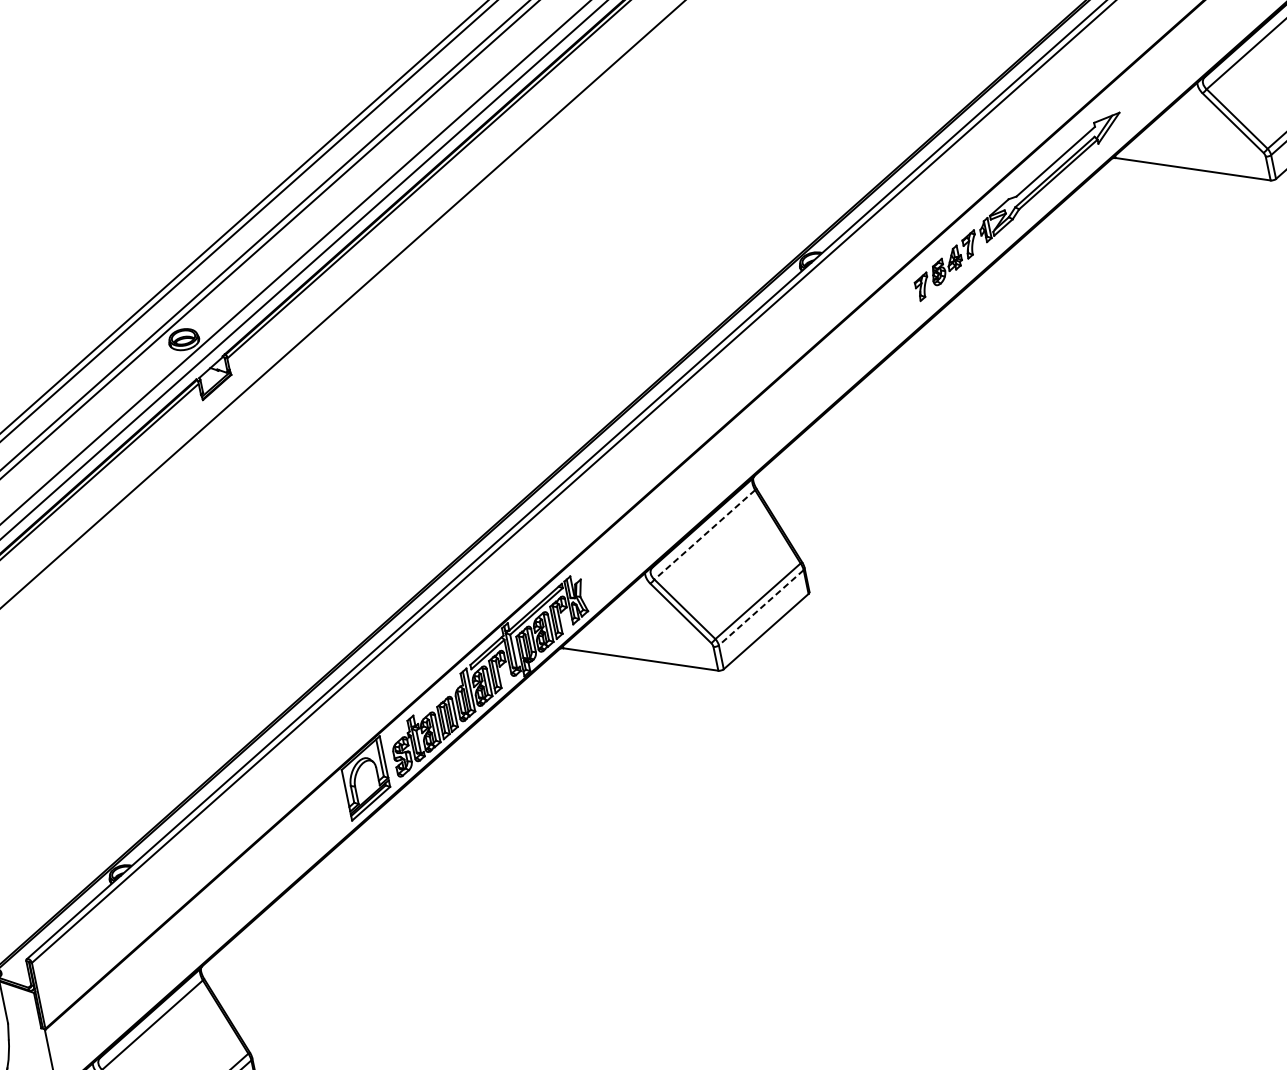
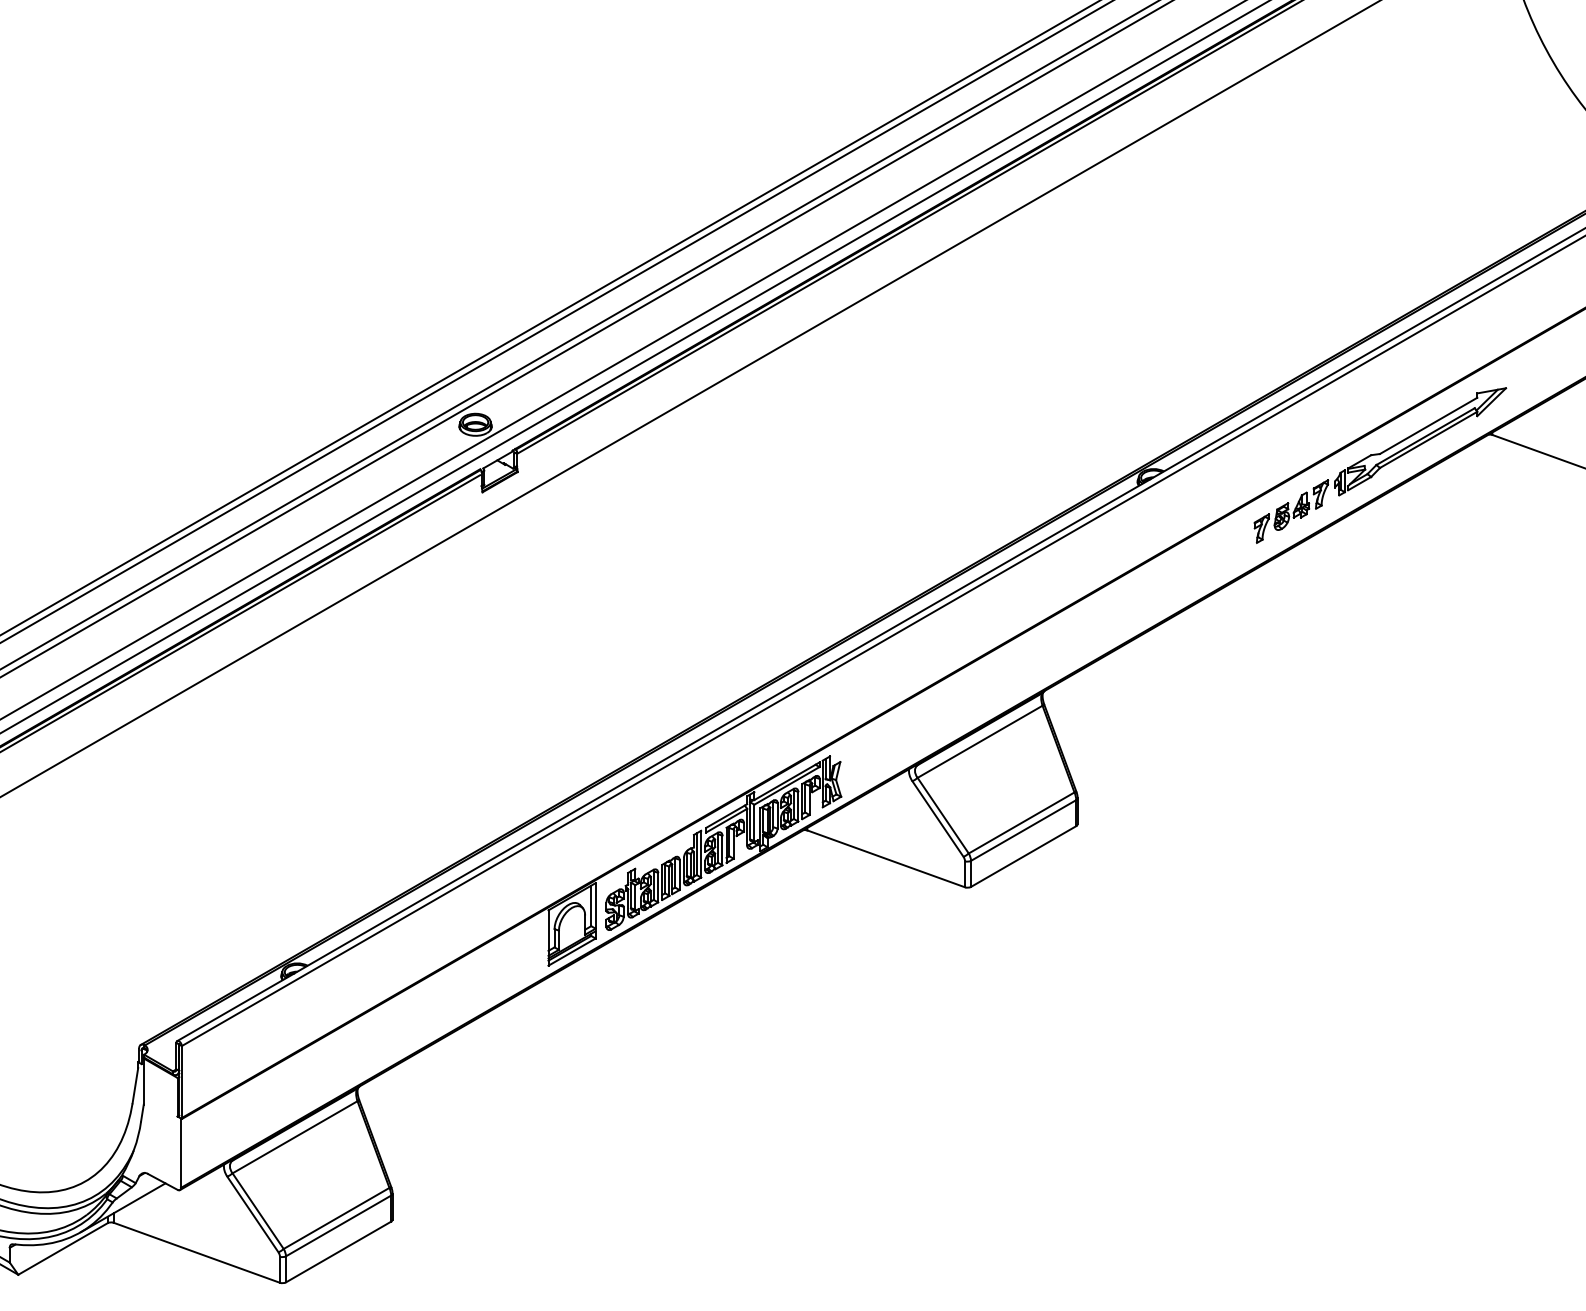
line: (704, 535) -> (979, 742), dashed -> solid
line: (761, 607) -> (1023, 830), dashed -> solid

